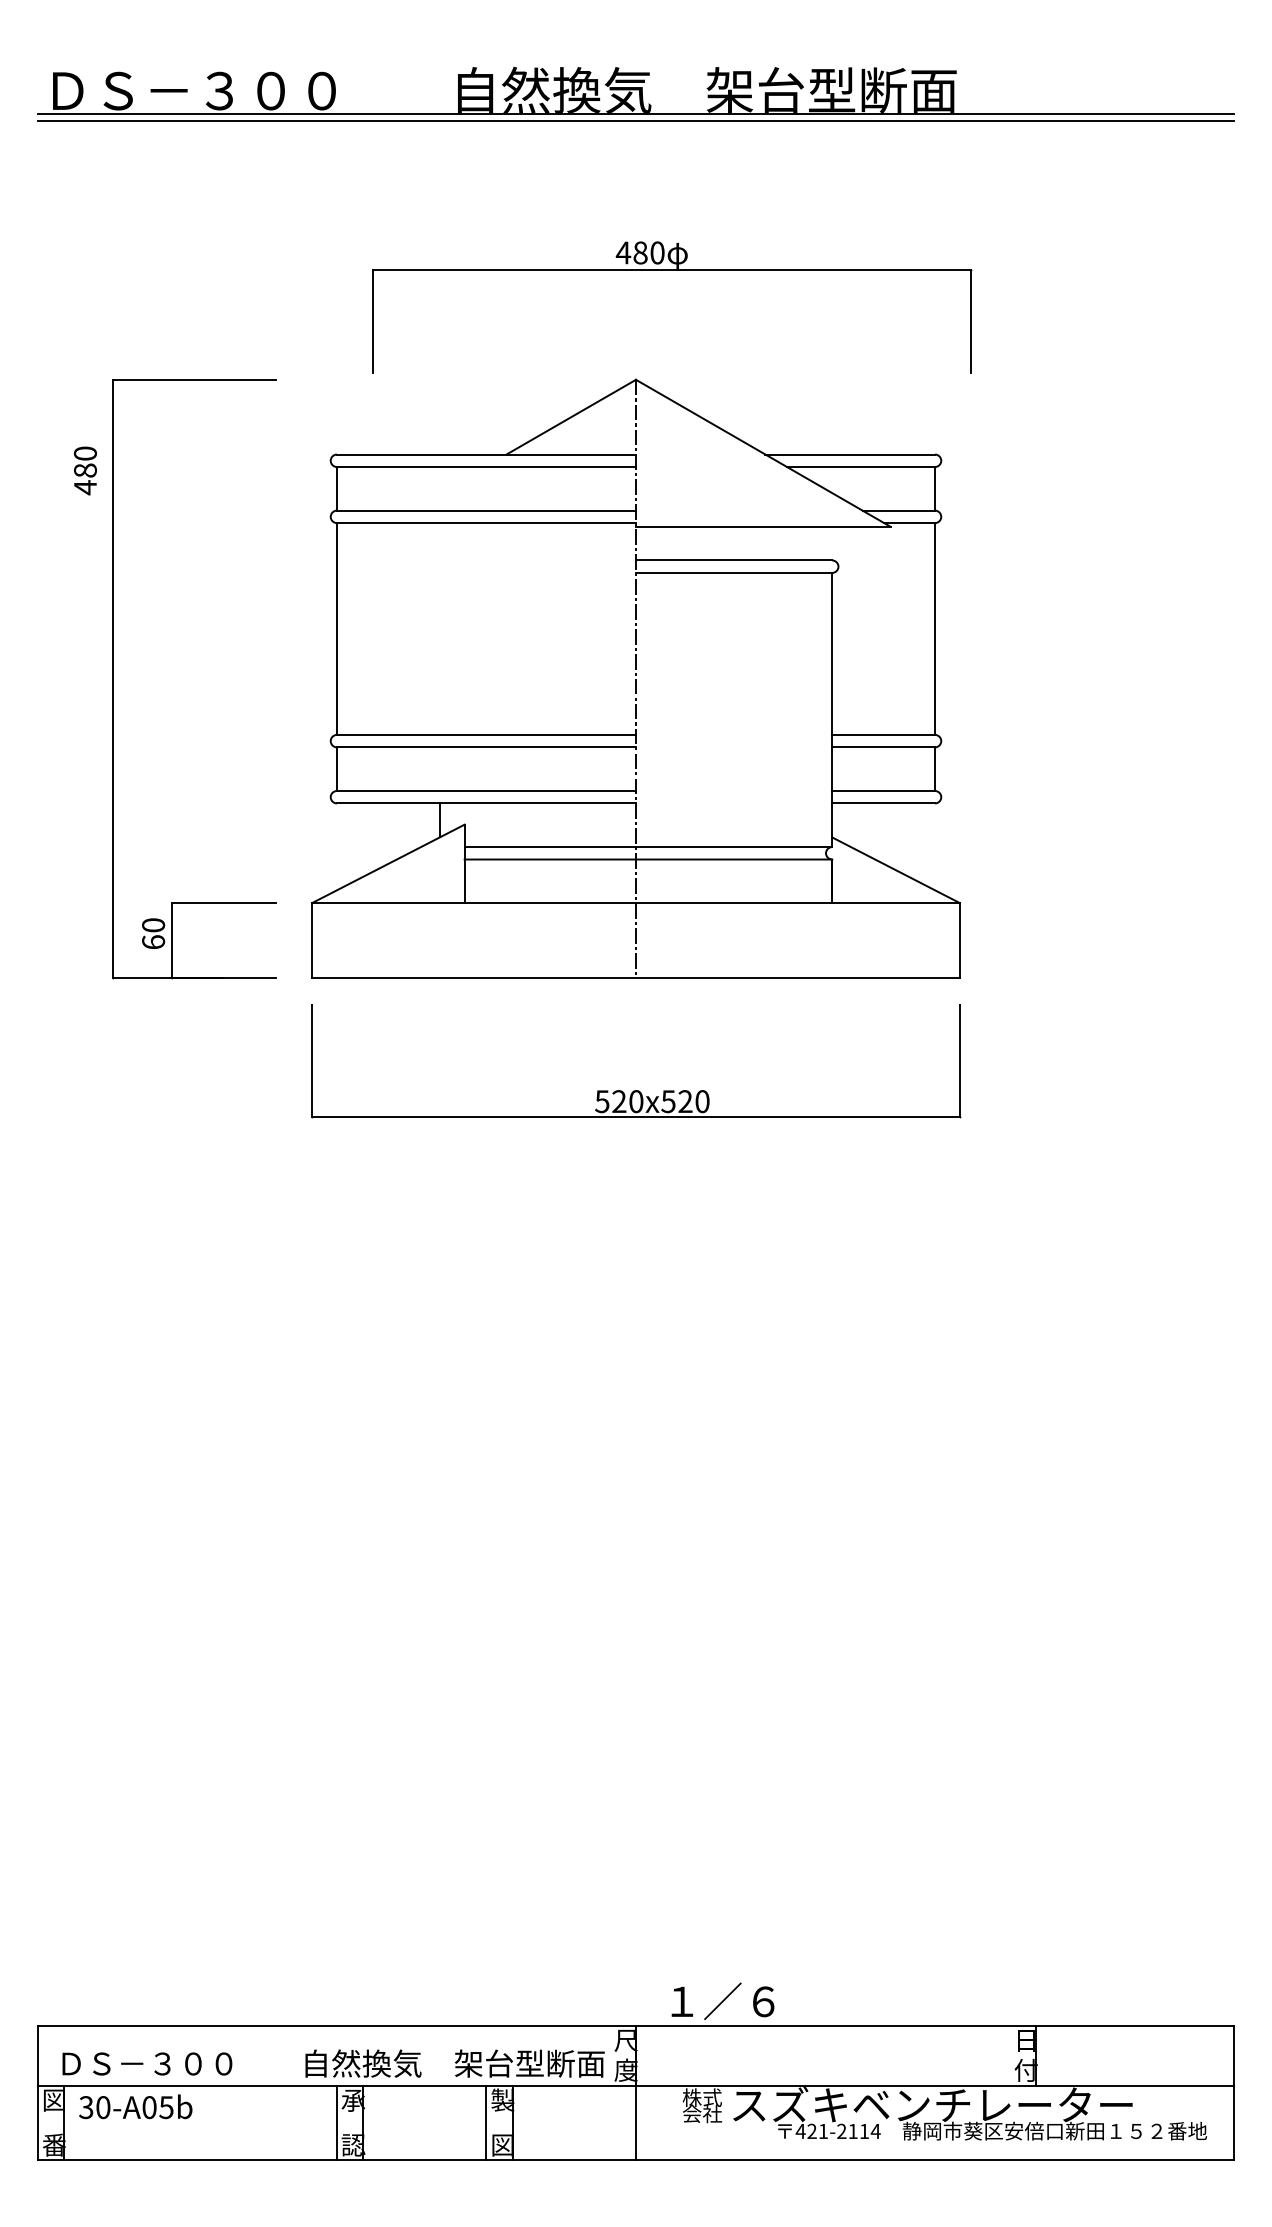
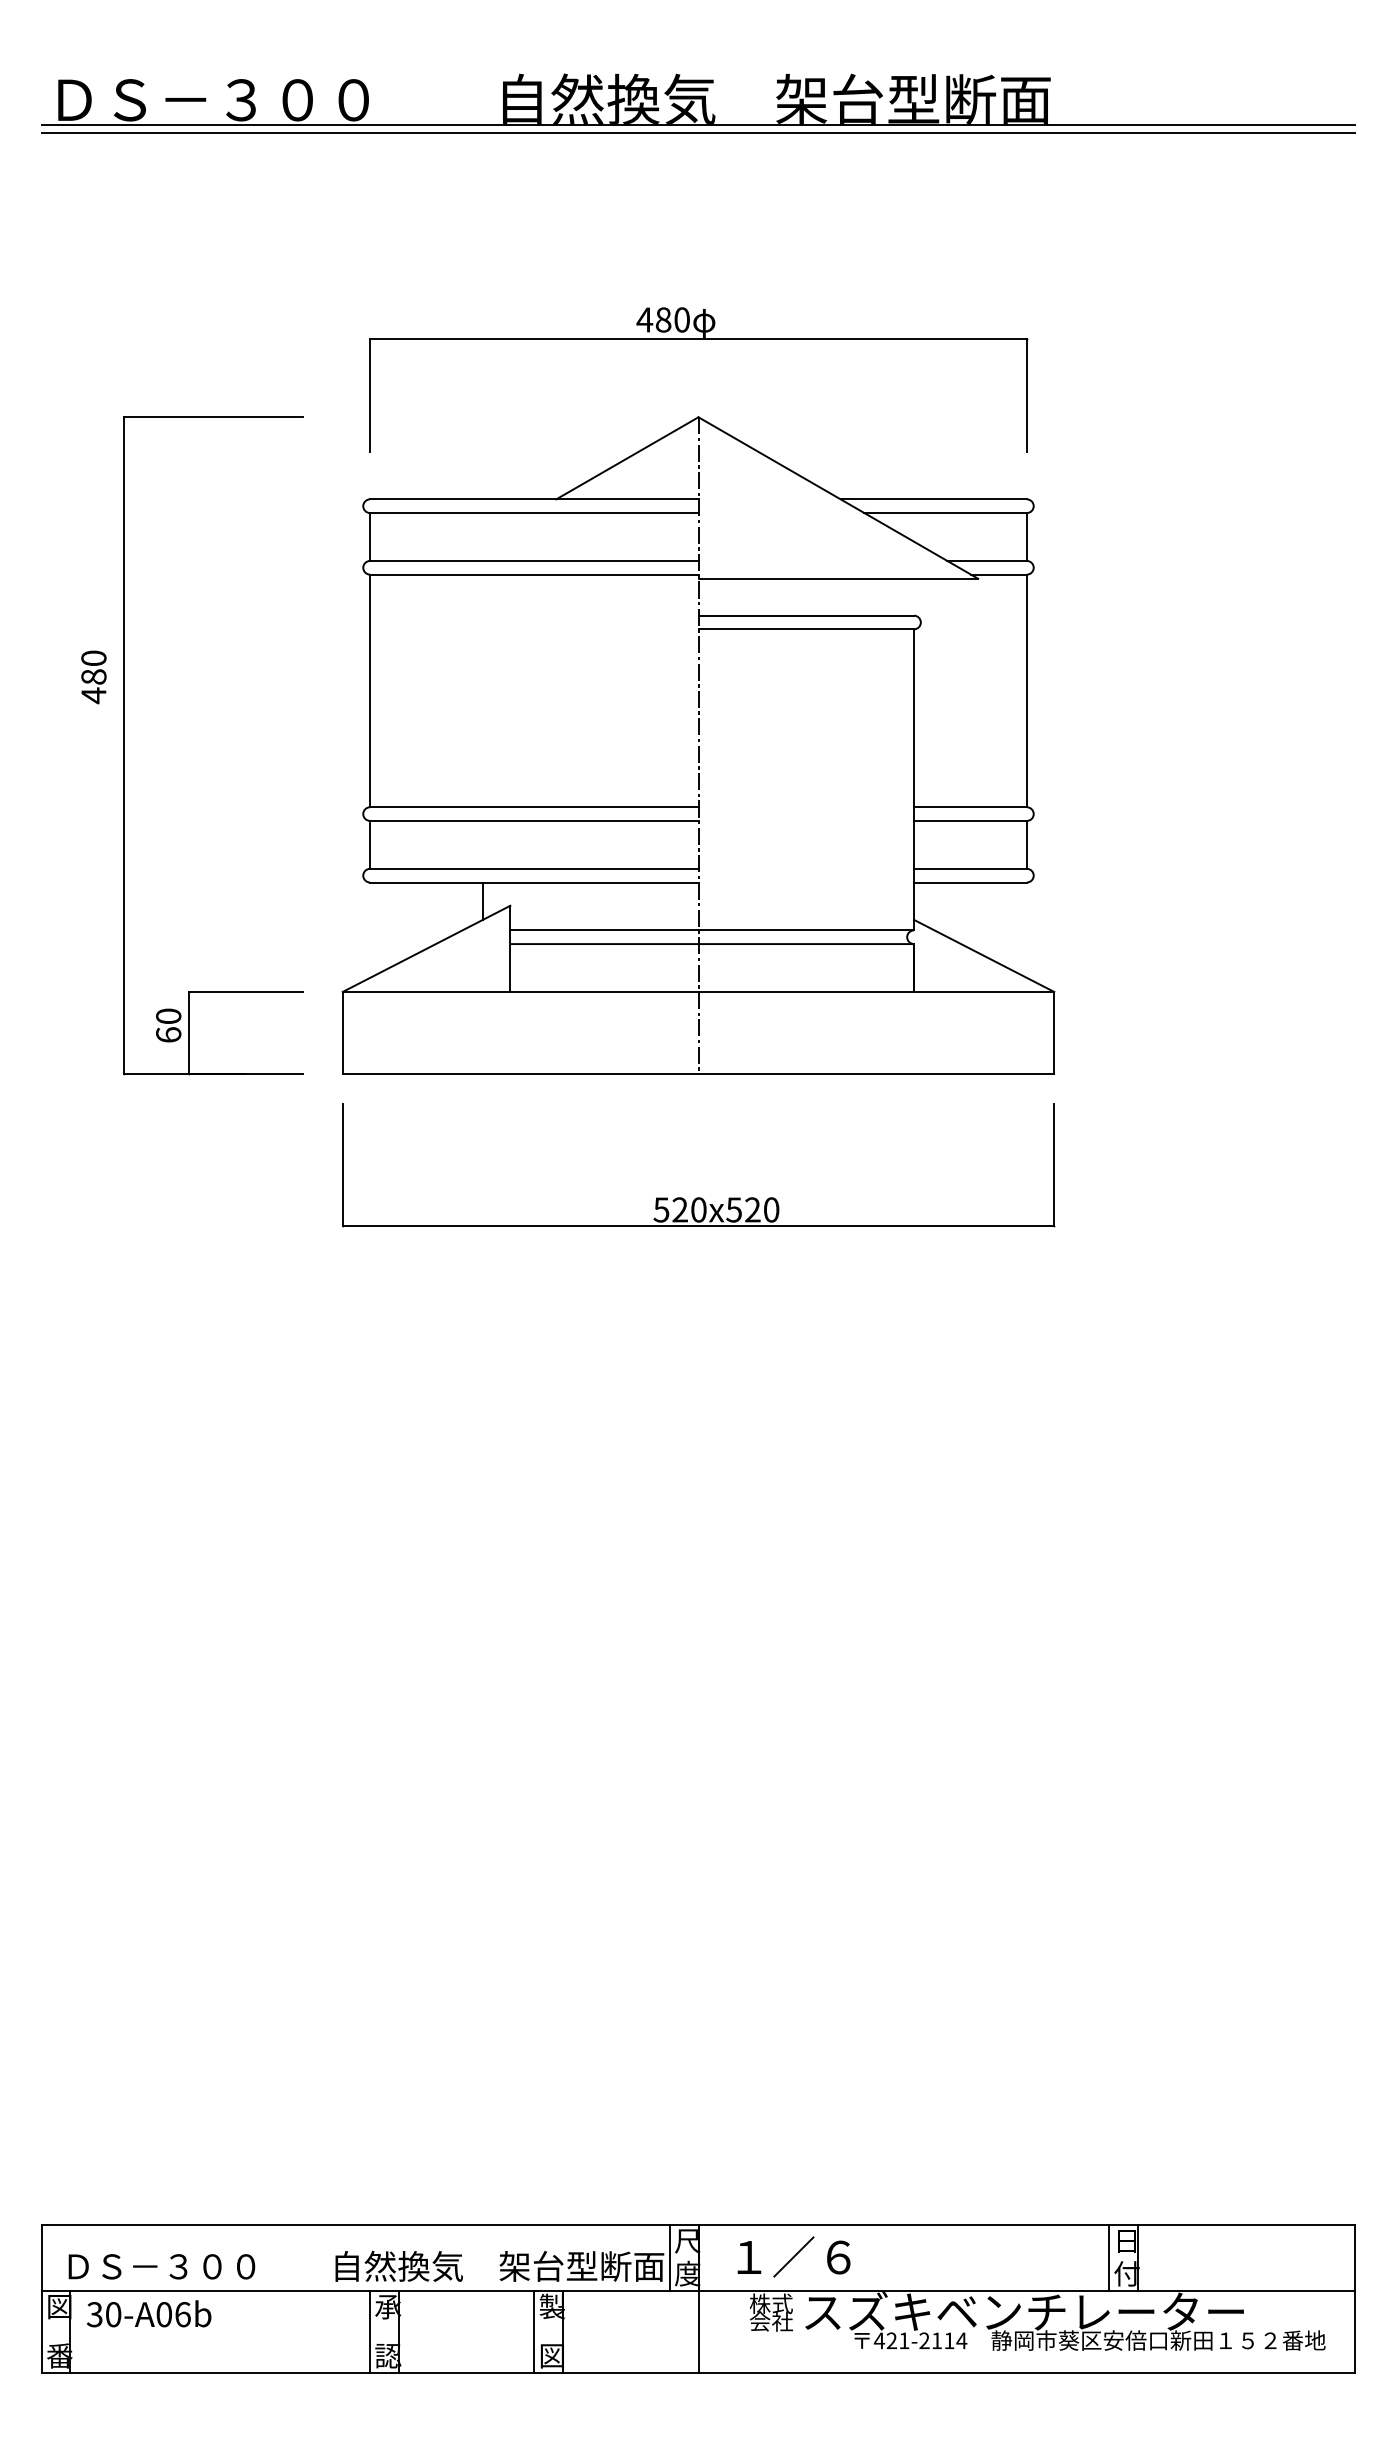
part: (672, 270) -> (698, 339), moved
text: (85, 471) -> (93, 677), moved
text: (722, 2000) -> (793, 2256), moved
line: (609, 2055) -> (669, 2257), added
line: (1009, 2055) -> (1108, 2257), added
text: (166, 2107) -> (182, 2314), 30-A05b -> 30-A06b

